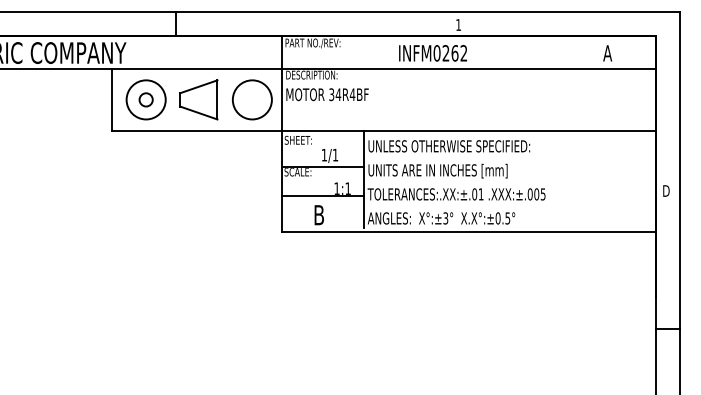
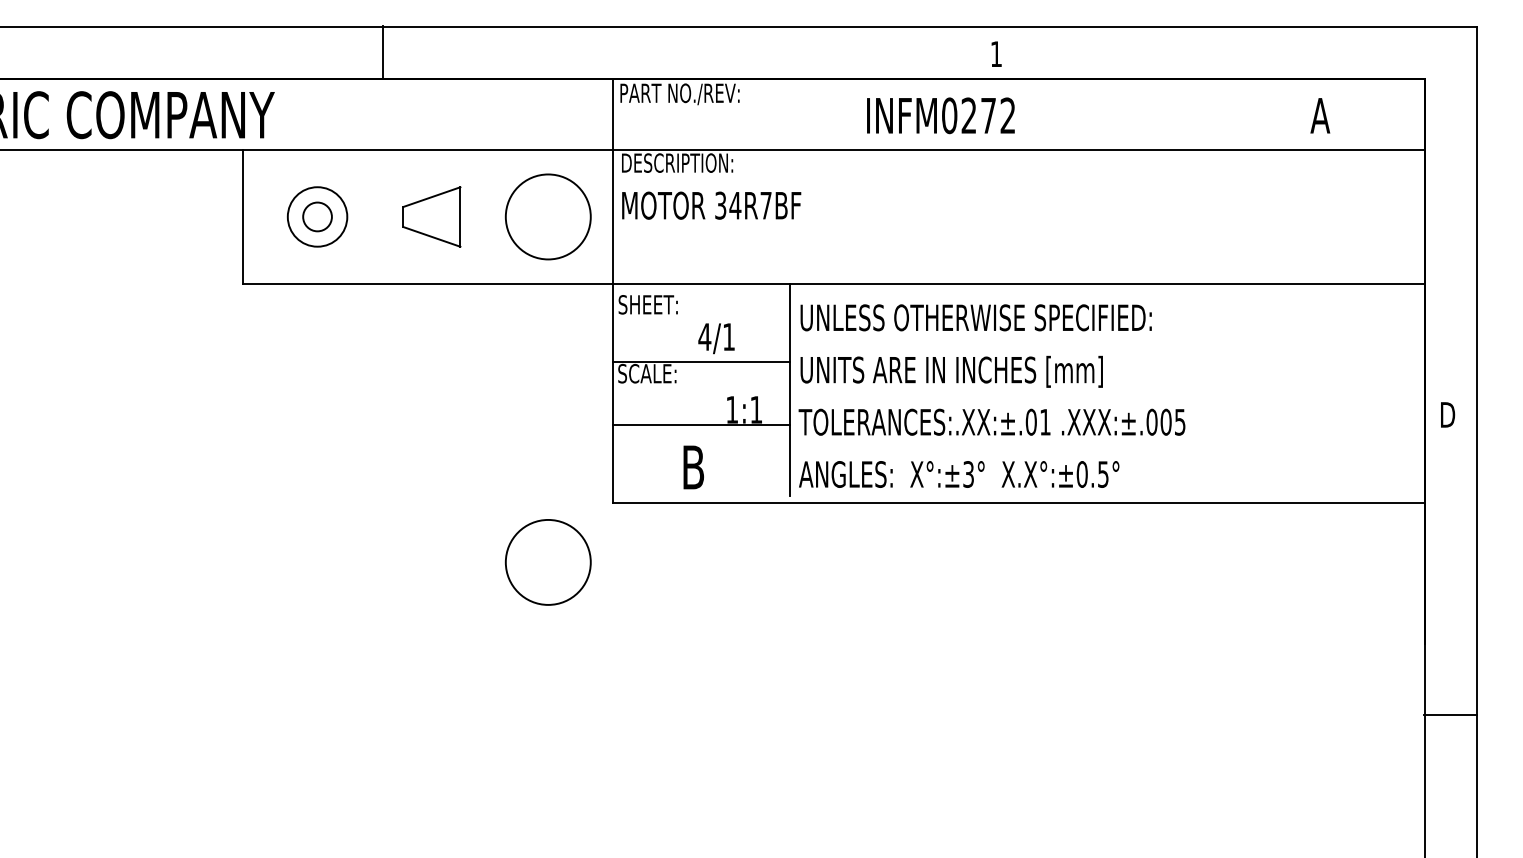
text: (454, 53) -> (987, 116), INFM0262 -> INFM0272
text: (352, 94) -> (765, 205), 34R4BF -> 34R7BF
circle: (145, 99) -> (316, 216), size x0.7
part: (198, 99) -> (431, 216), size x0.7
text: (324, 155) -> (705, 337), 1/1 -> 4/1
circle: (252, 258) -> (548, 561), added

